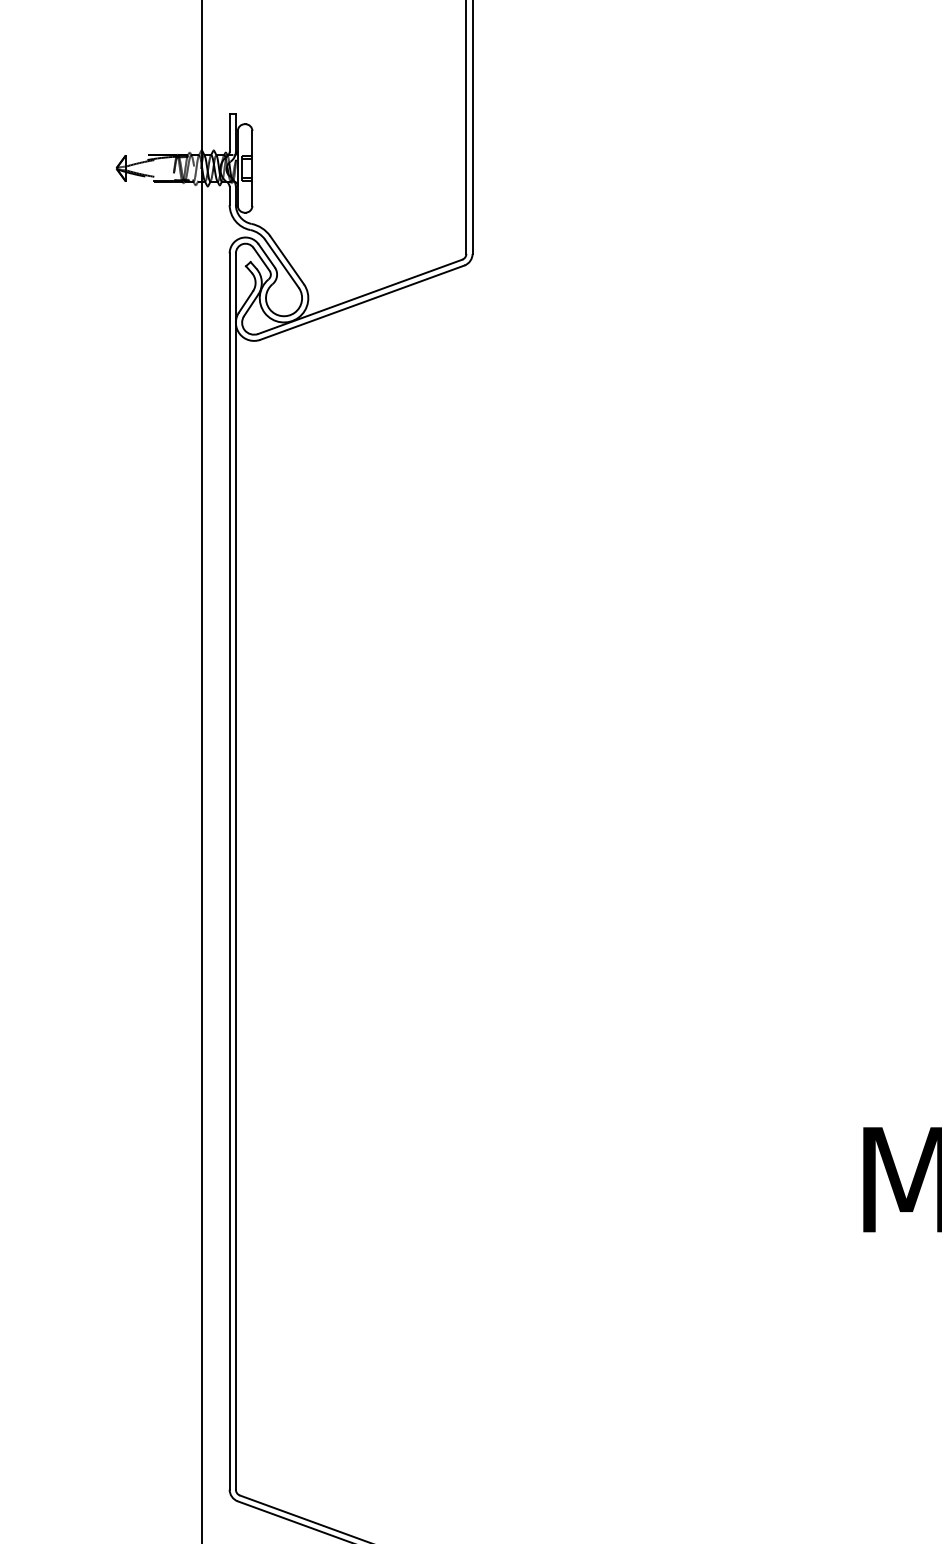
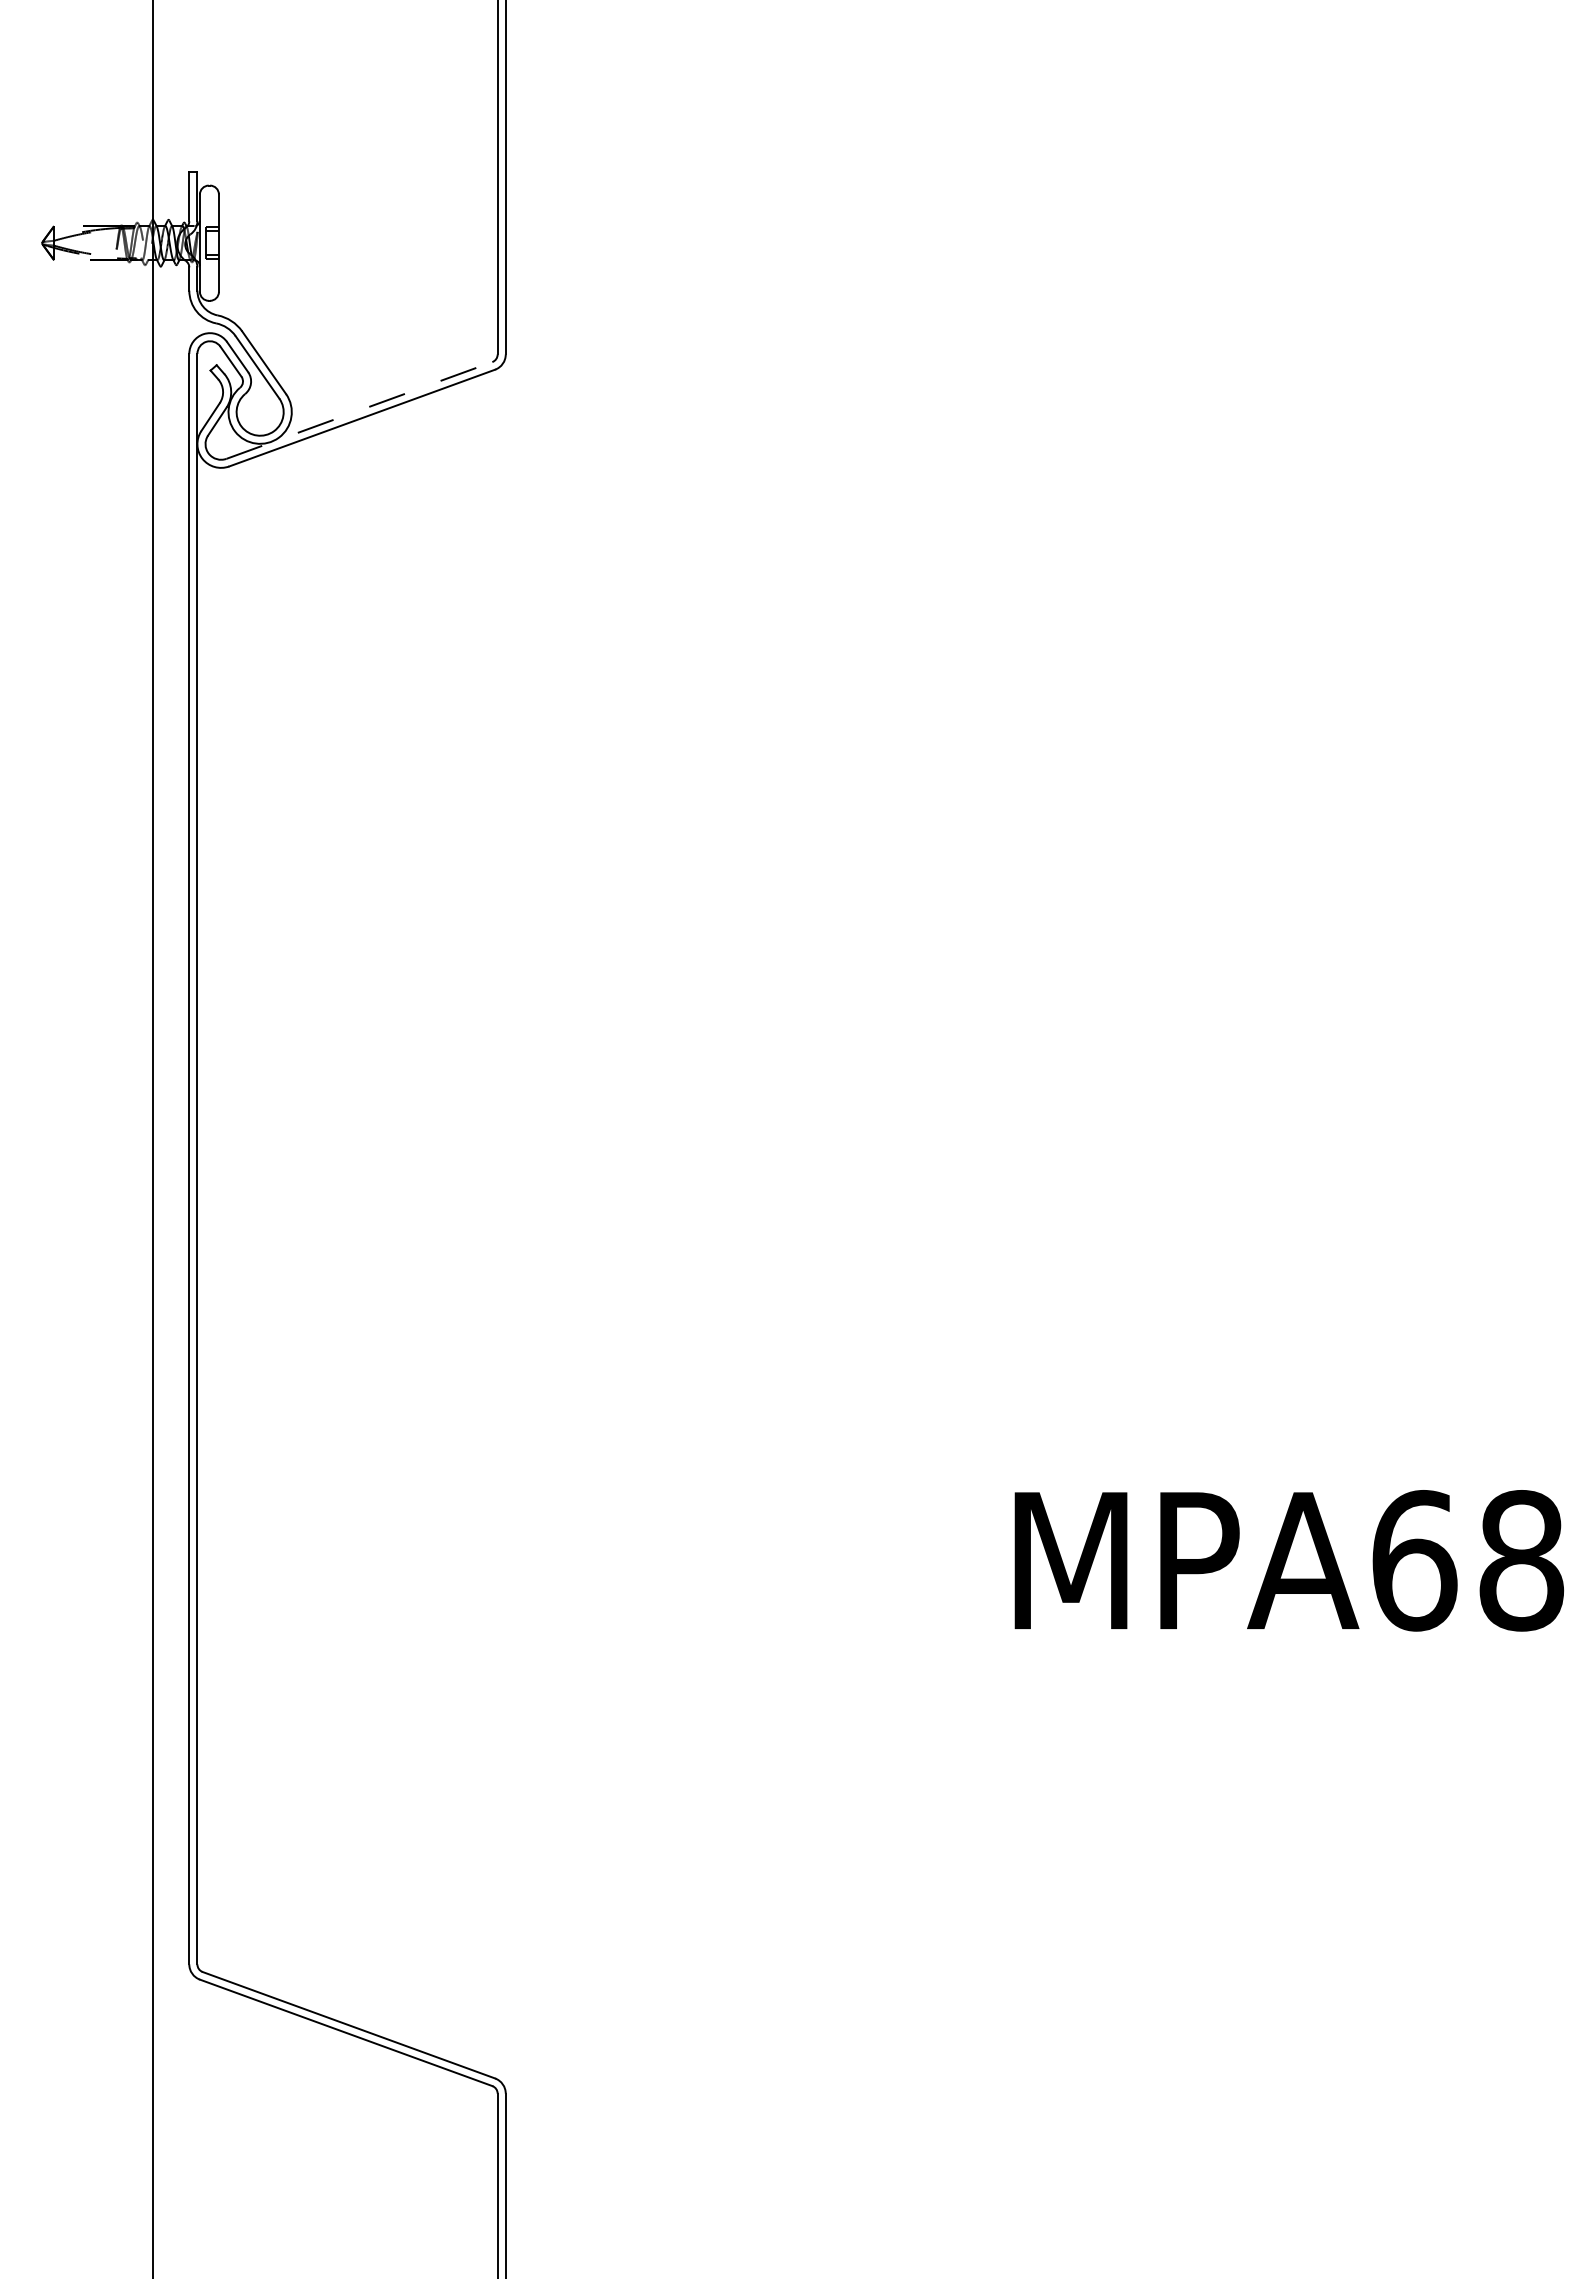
line: (360, 296) -> (359, 410), solid -> dashed

